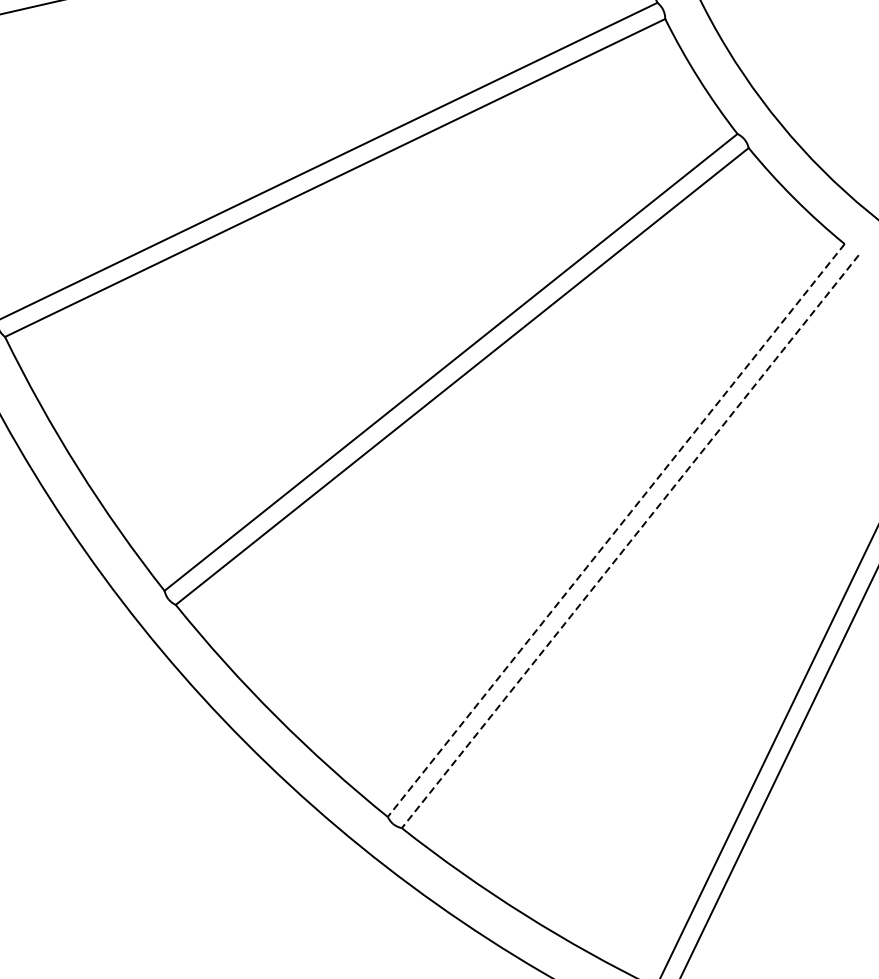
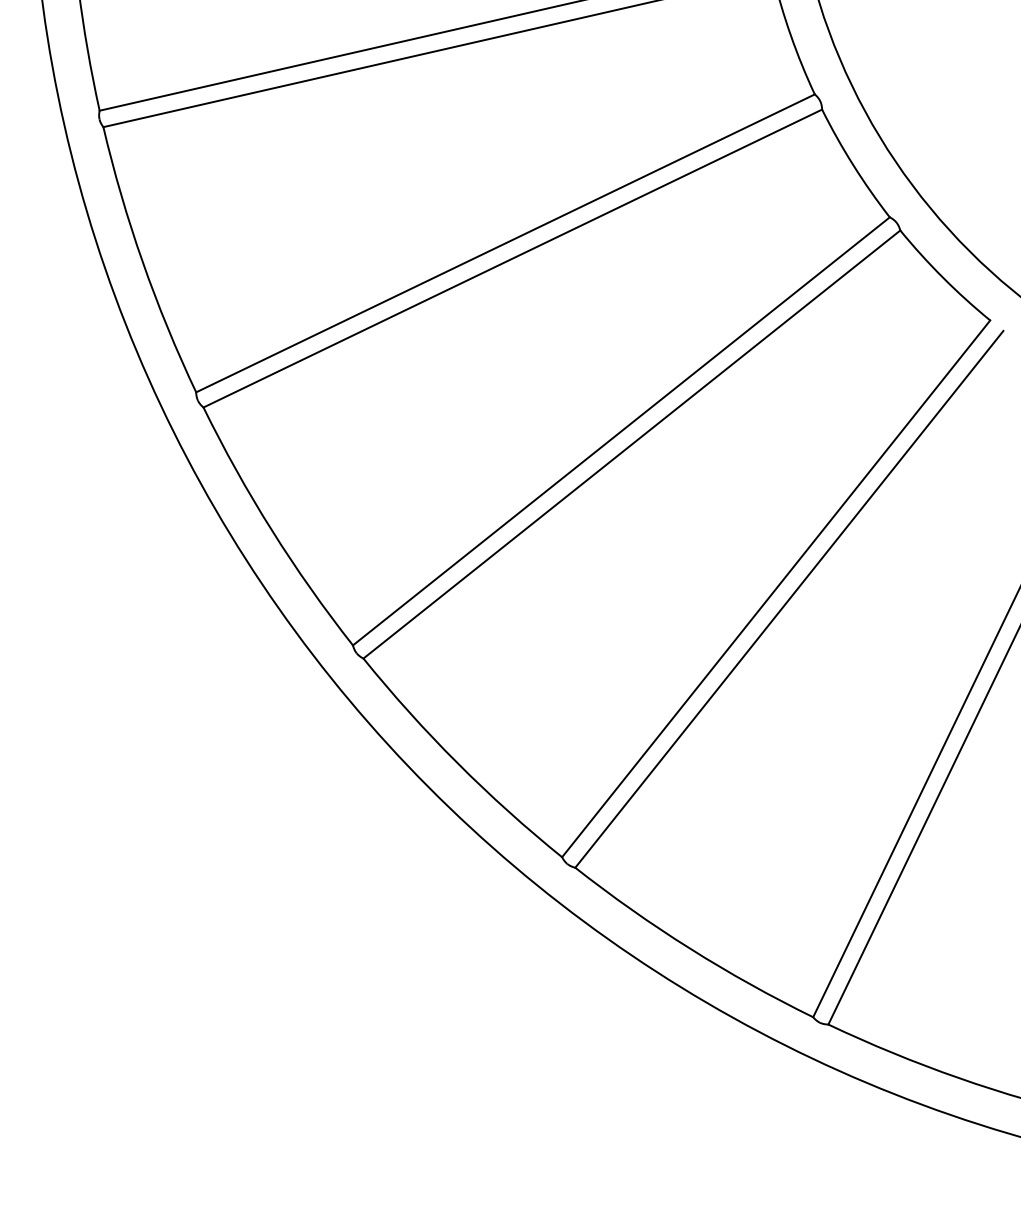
line: (615, 531) -> (775, 589), dashed -> solid
line: (630, 541) -> (789, 599), dashed -> solid

